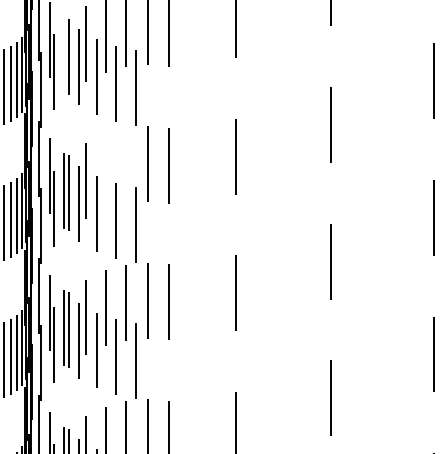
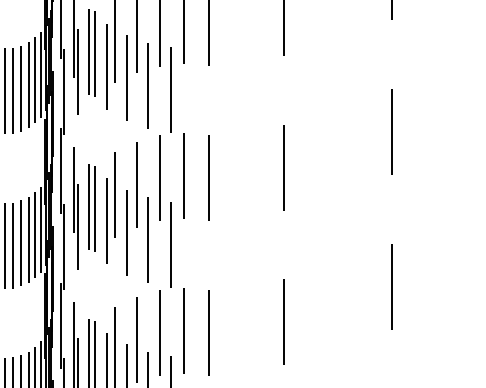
line: (63, 54) -> (88, 51), added
line: (126, 165) -> (160, 177), added
line: (105, 171) -> (136, 184), added

